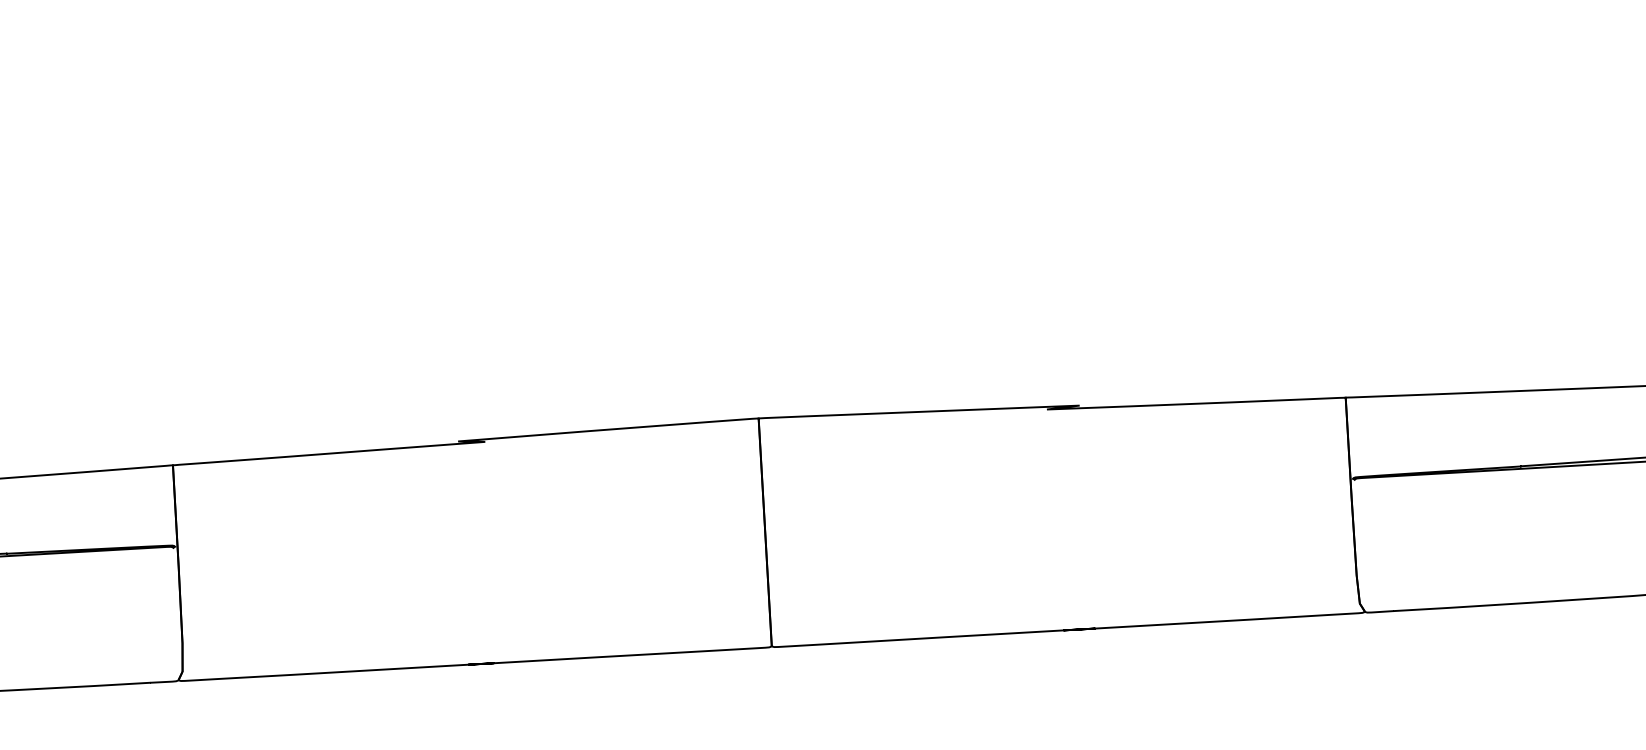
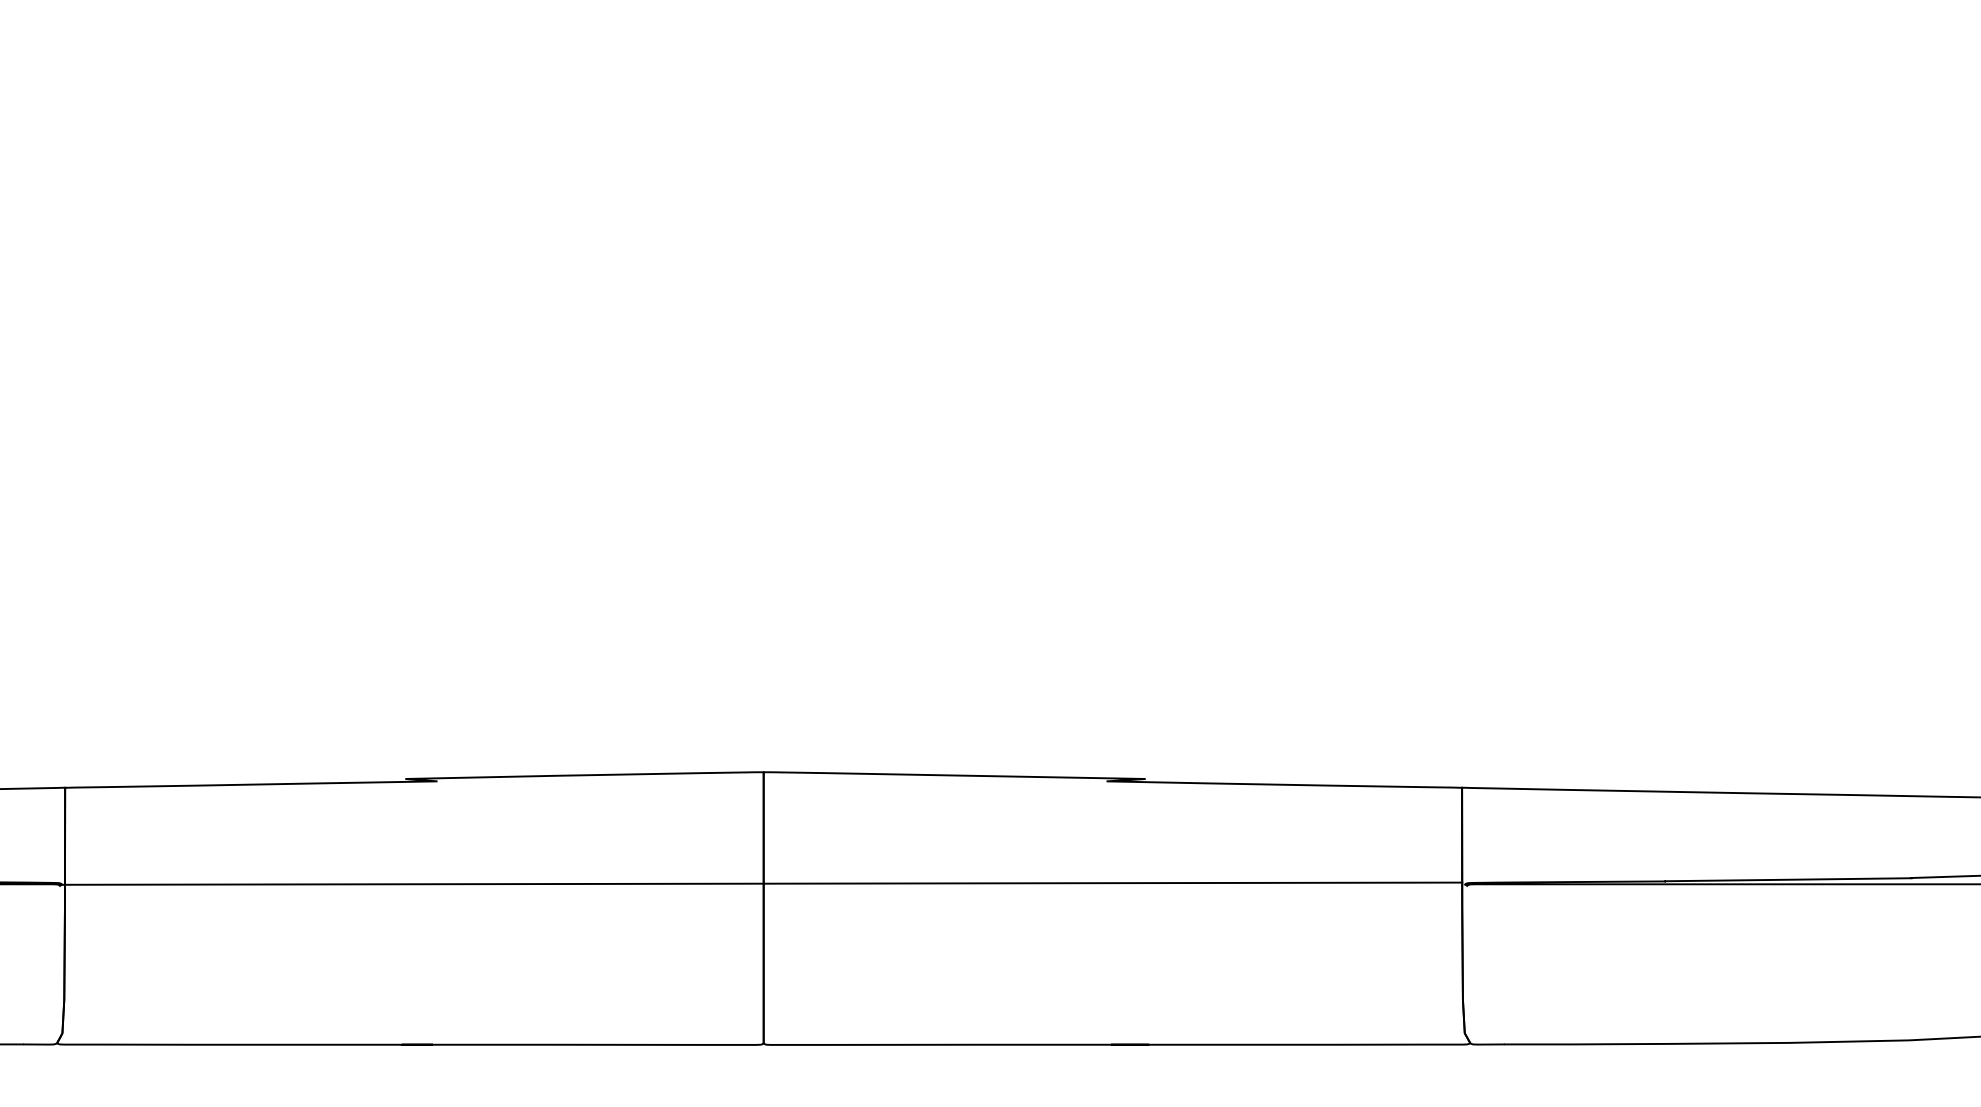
line: (762, 511) -> (761, 883), added

